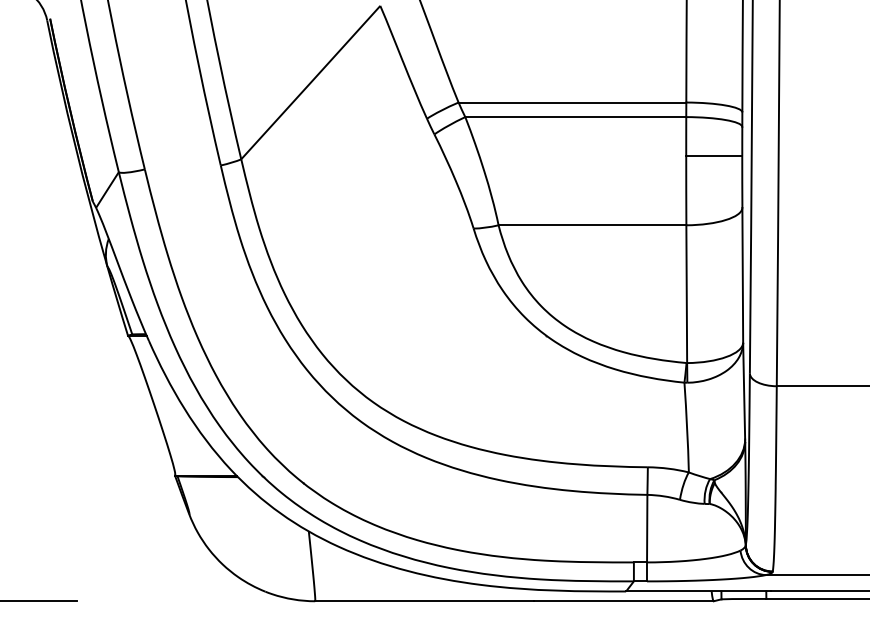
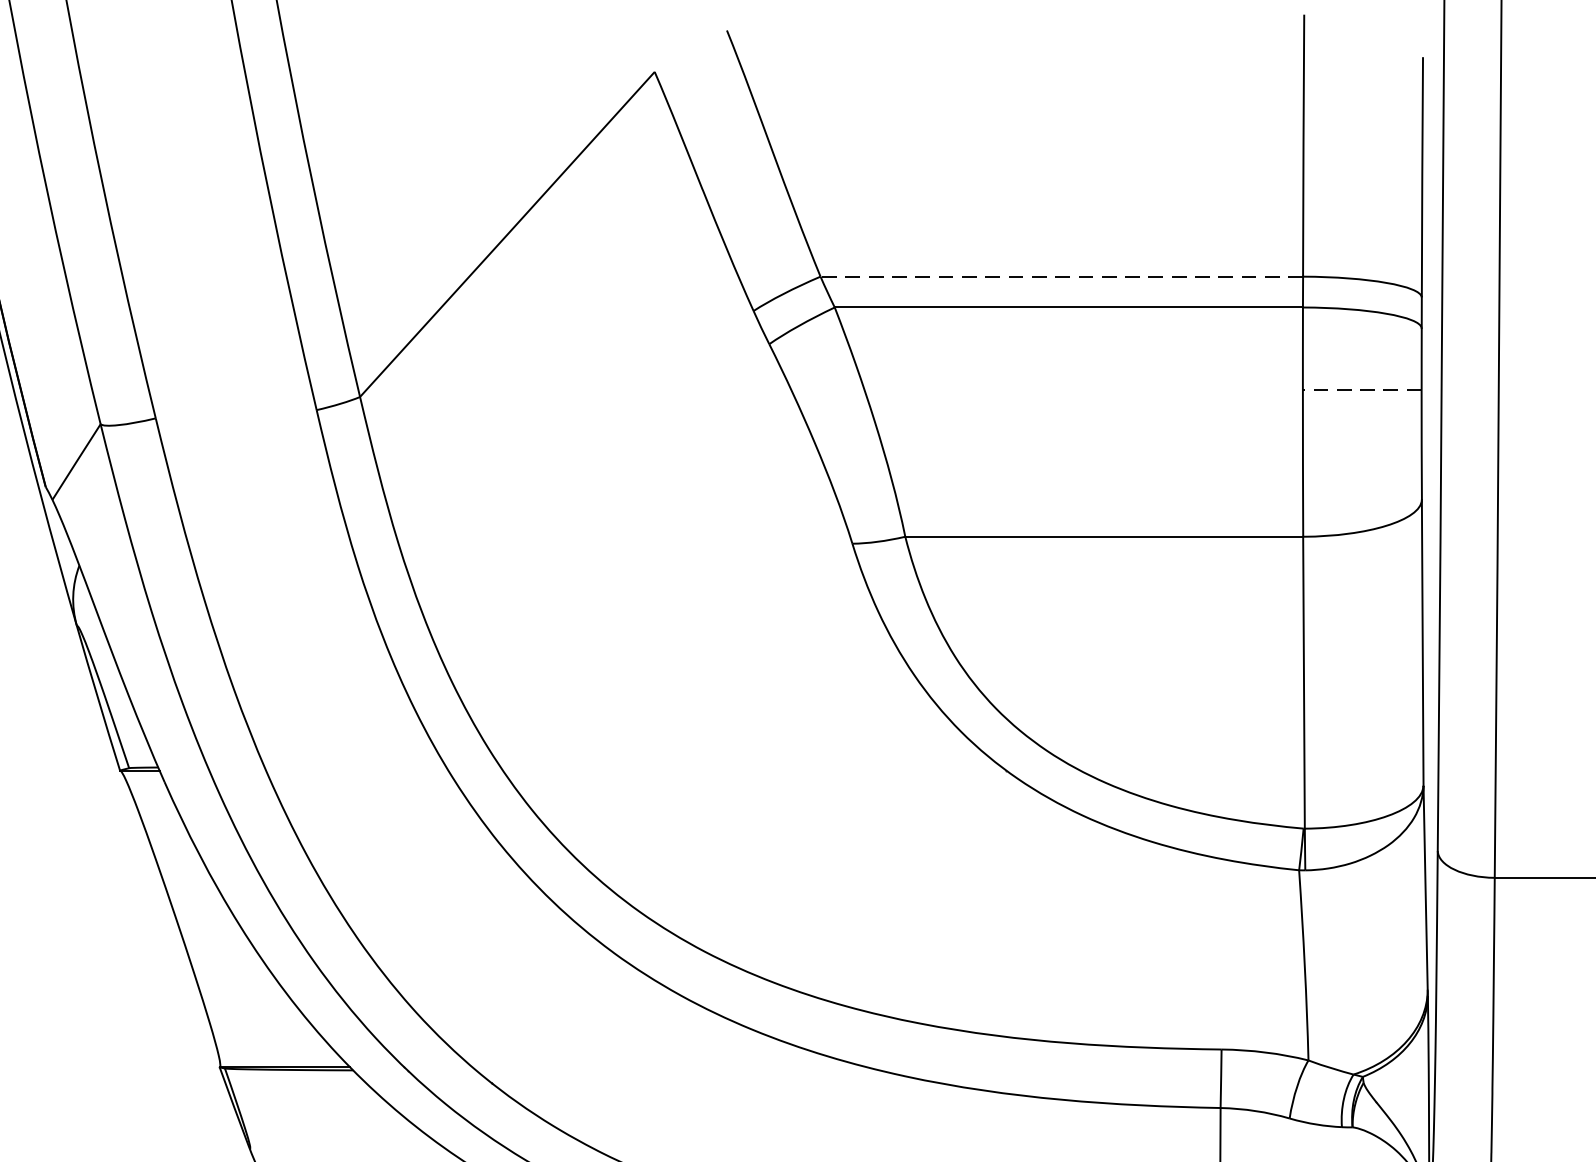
line: (572, 102) -> (1061, 276), solid -> dashed
line: (713, 156) -> (1360, 390), solid -> dashed

